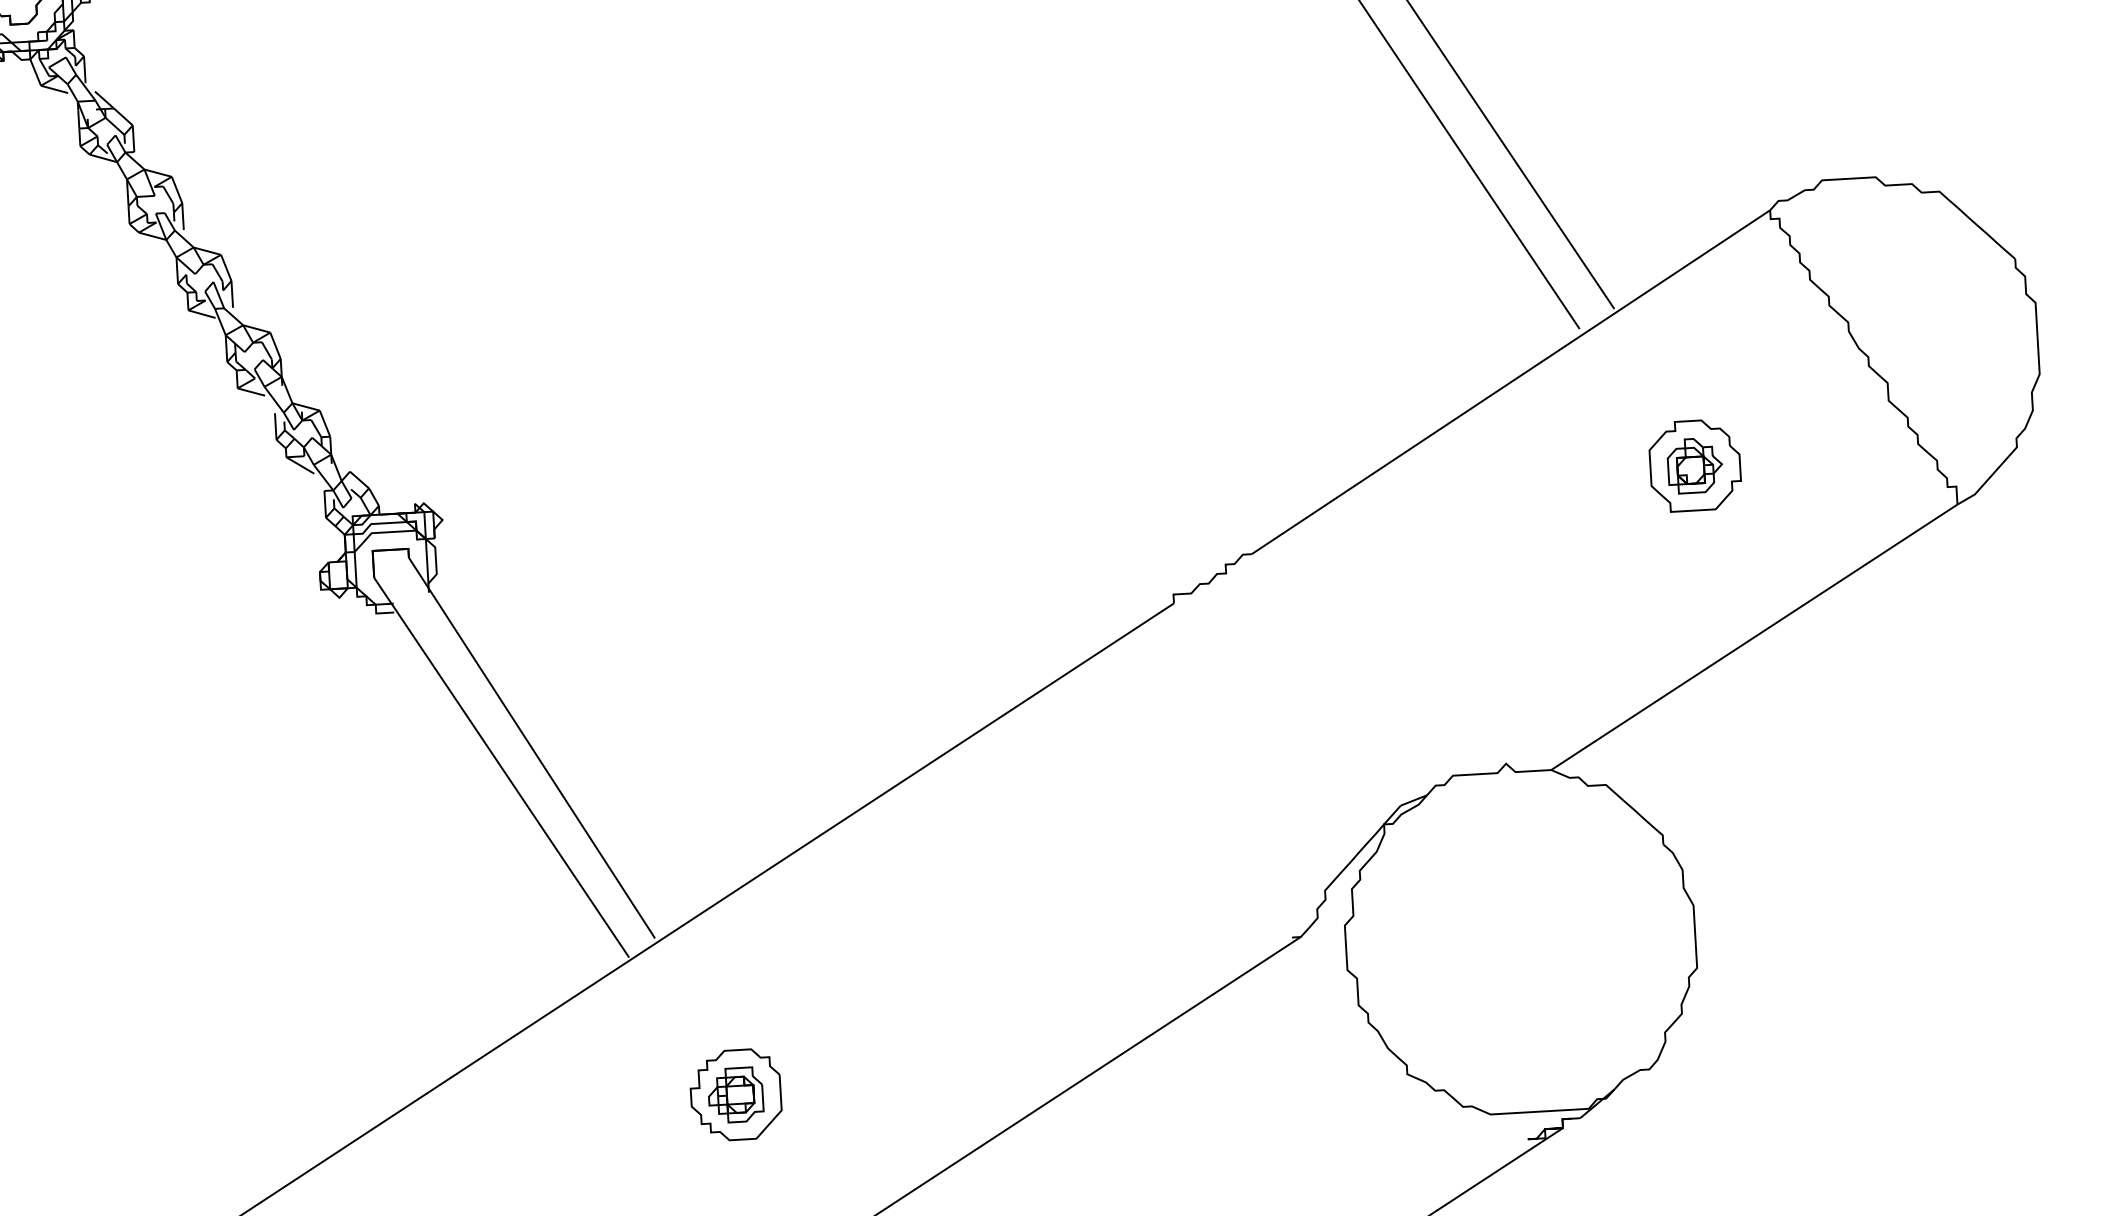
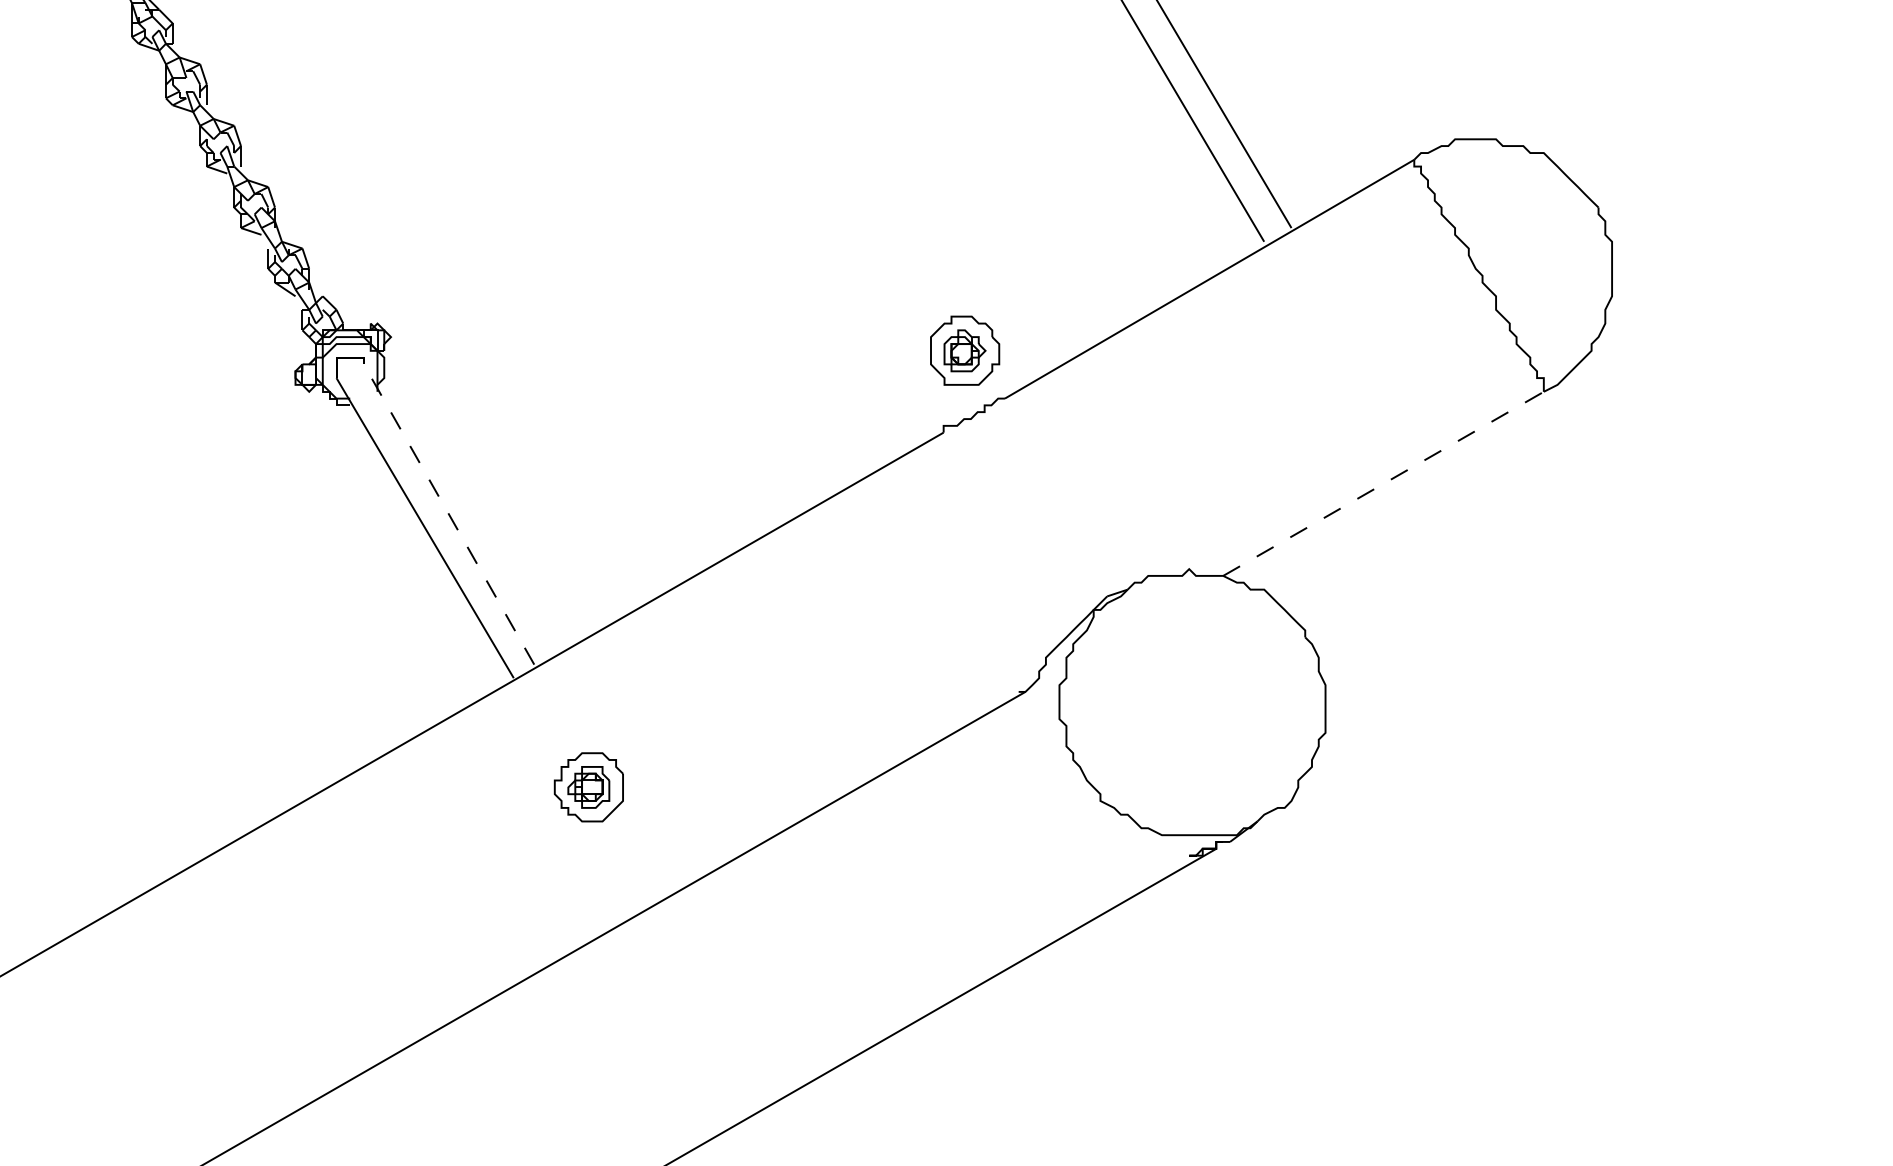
part: (1695, 465) -> (965, 350), moved
line: (1754, 636) -> (1383, 483), solid -> dashed
line: (532, 748) -> (449, 514), solid -> dashed

